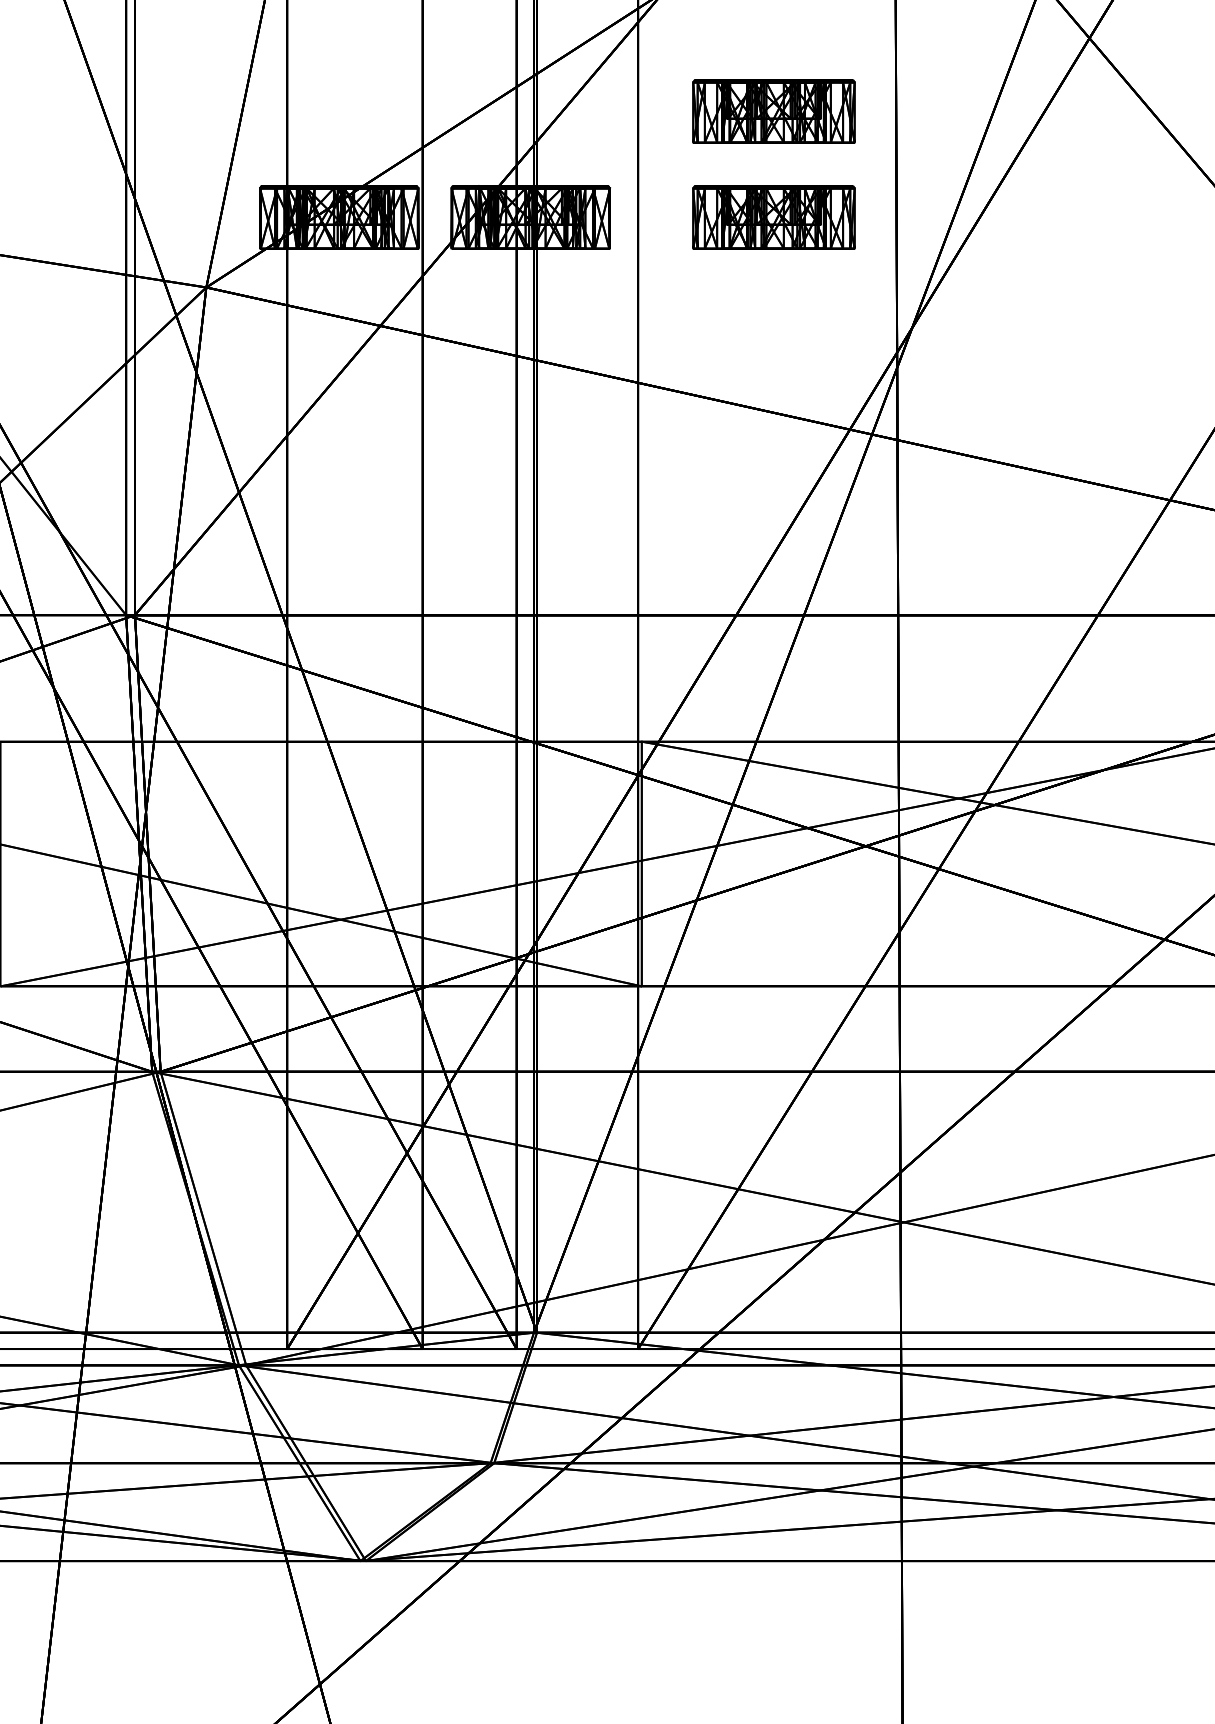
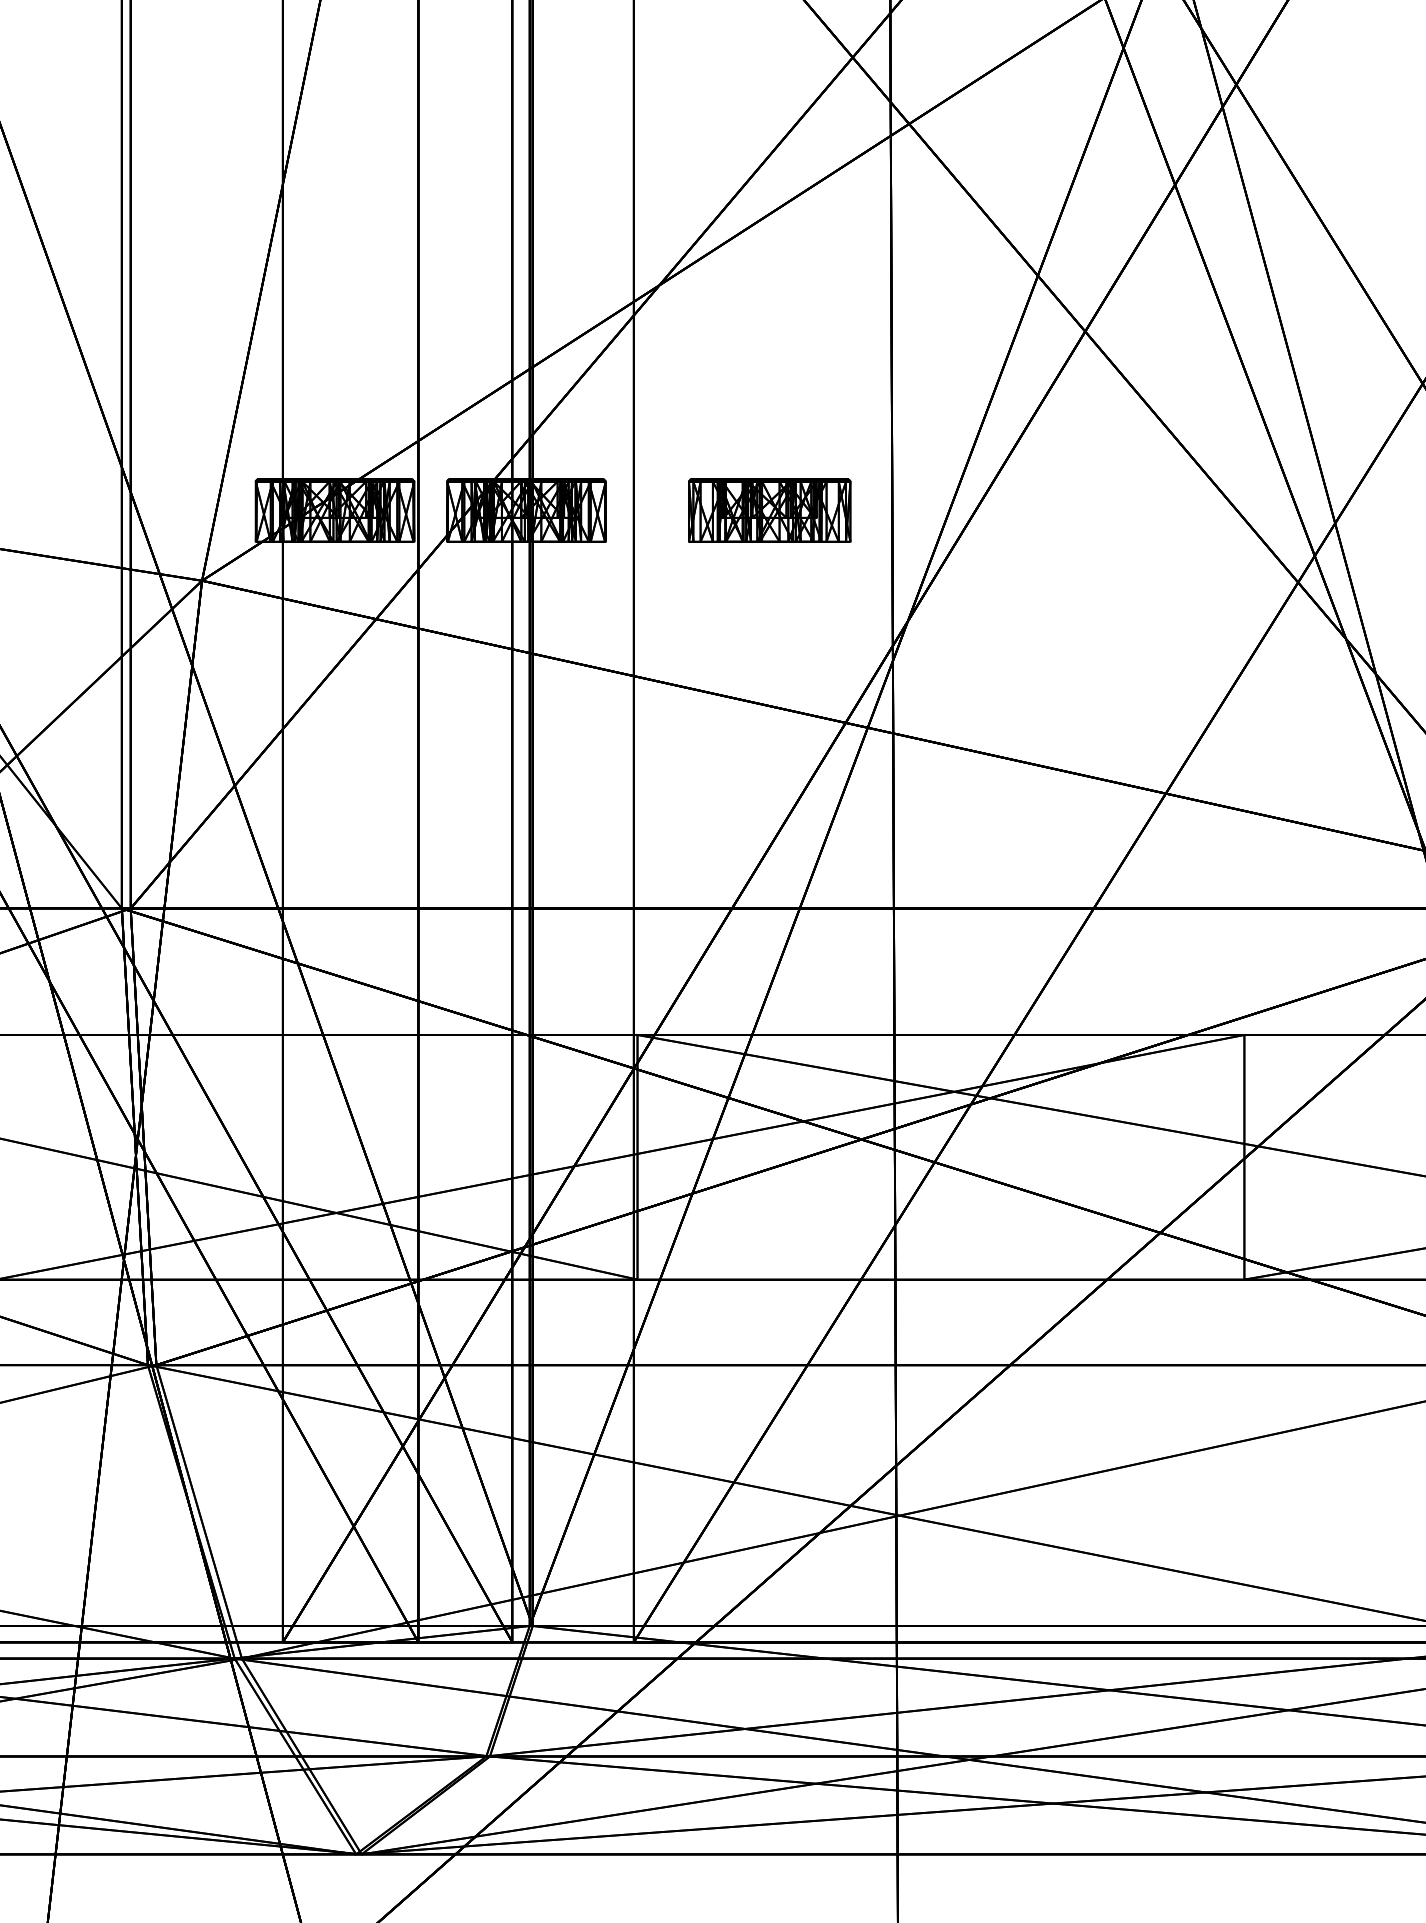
part: (773, 111) -> (769, 404), removed

